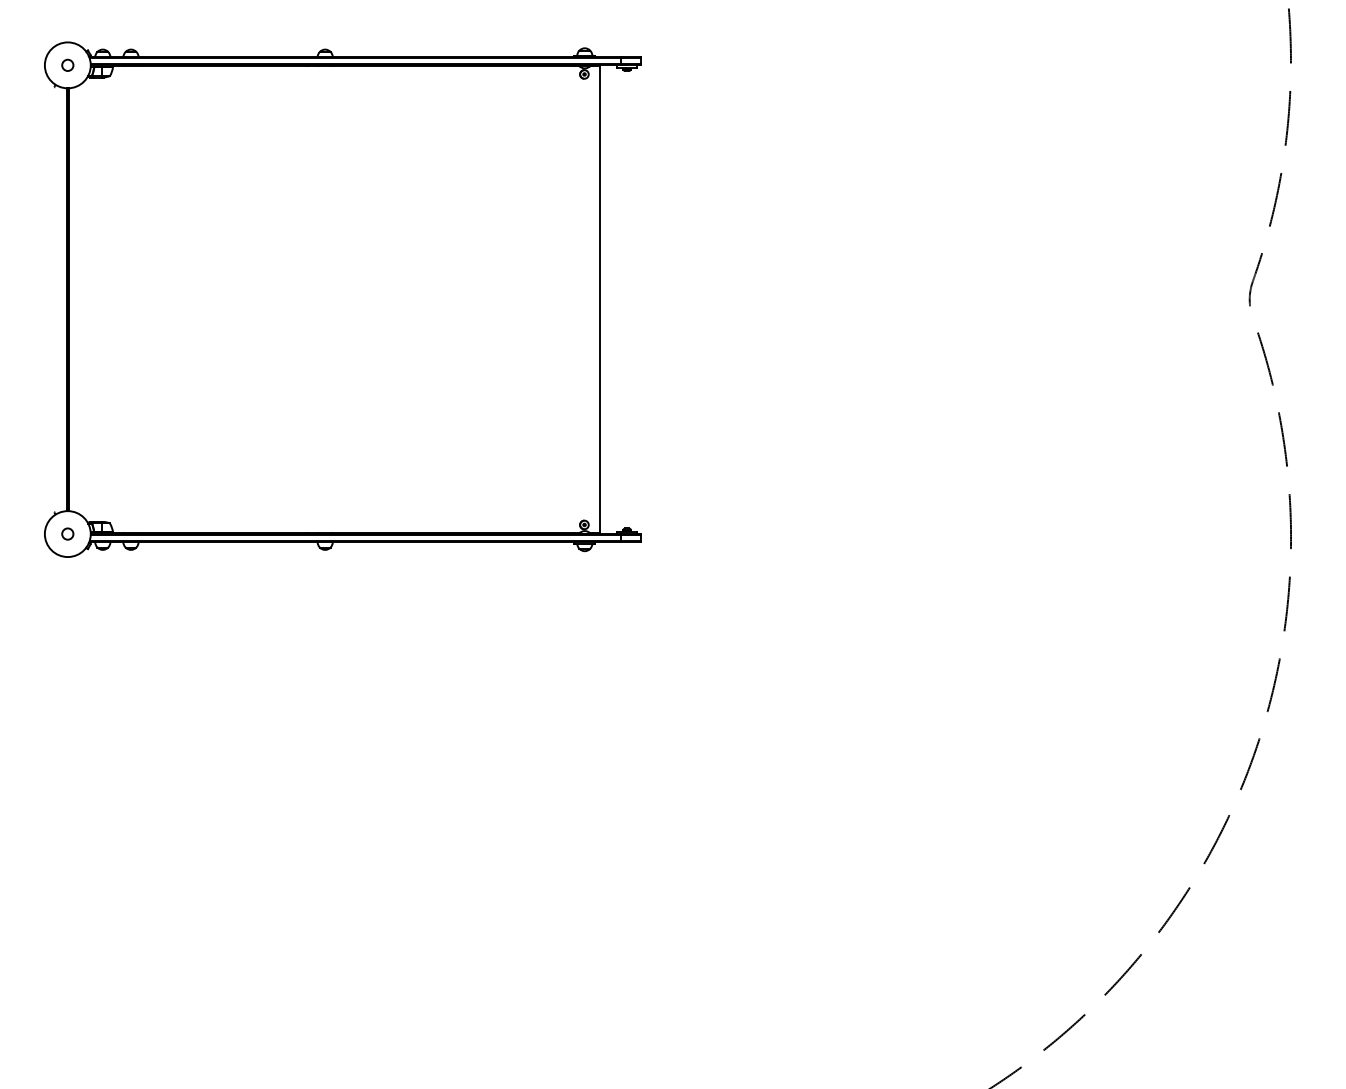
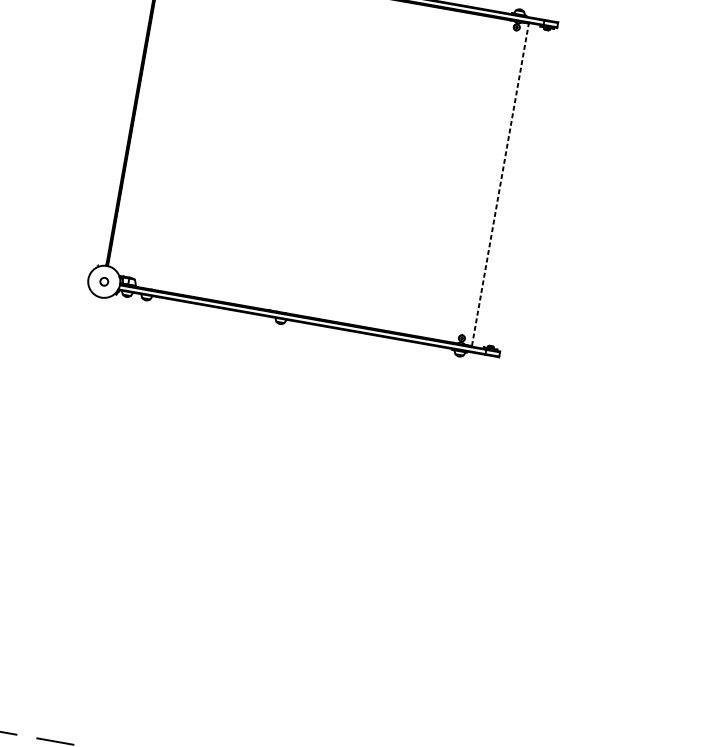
line: (600, 299) -> (500, 184), solid -> dashed

